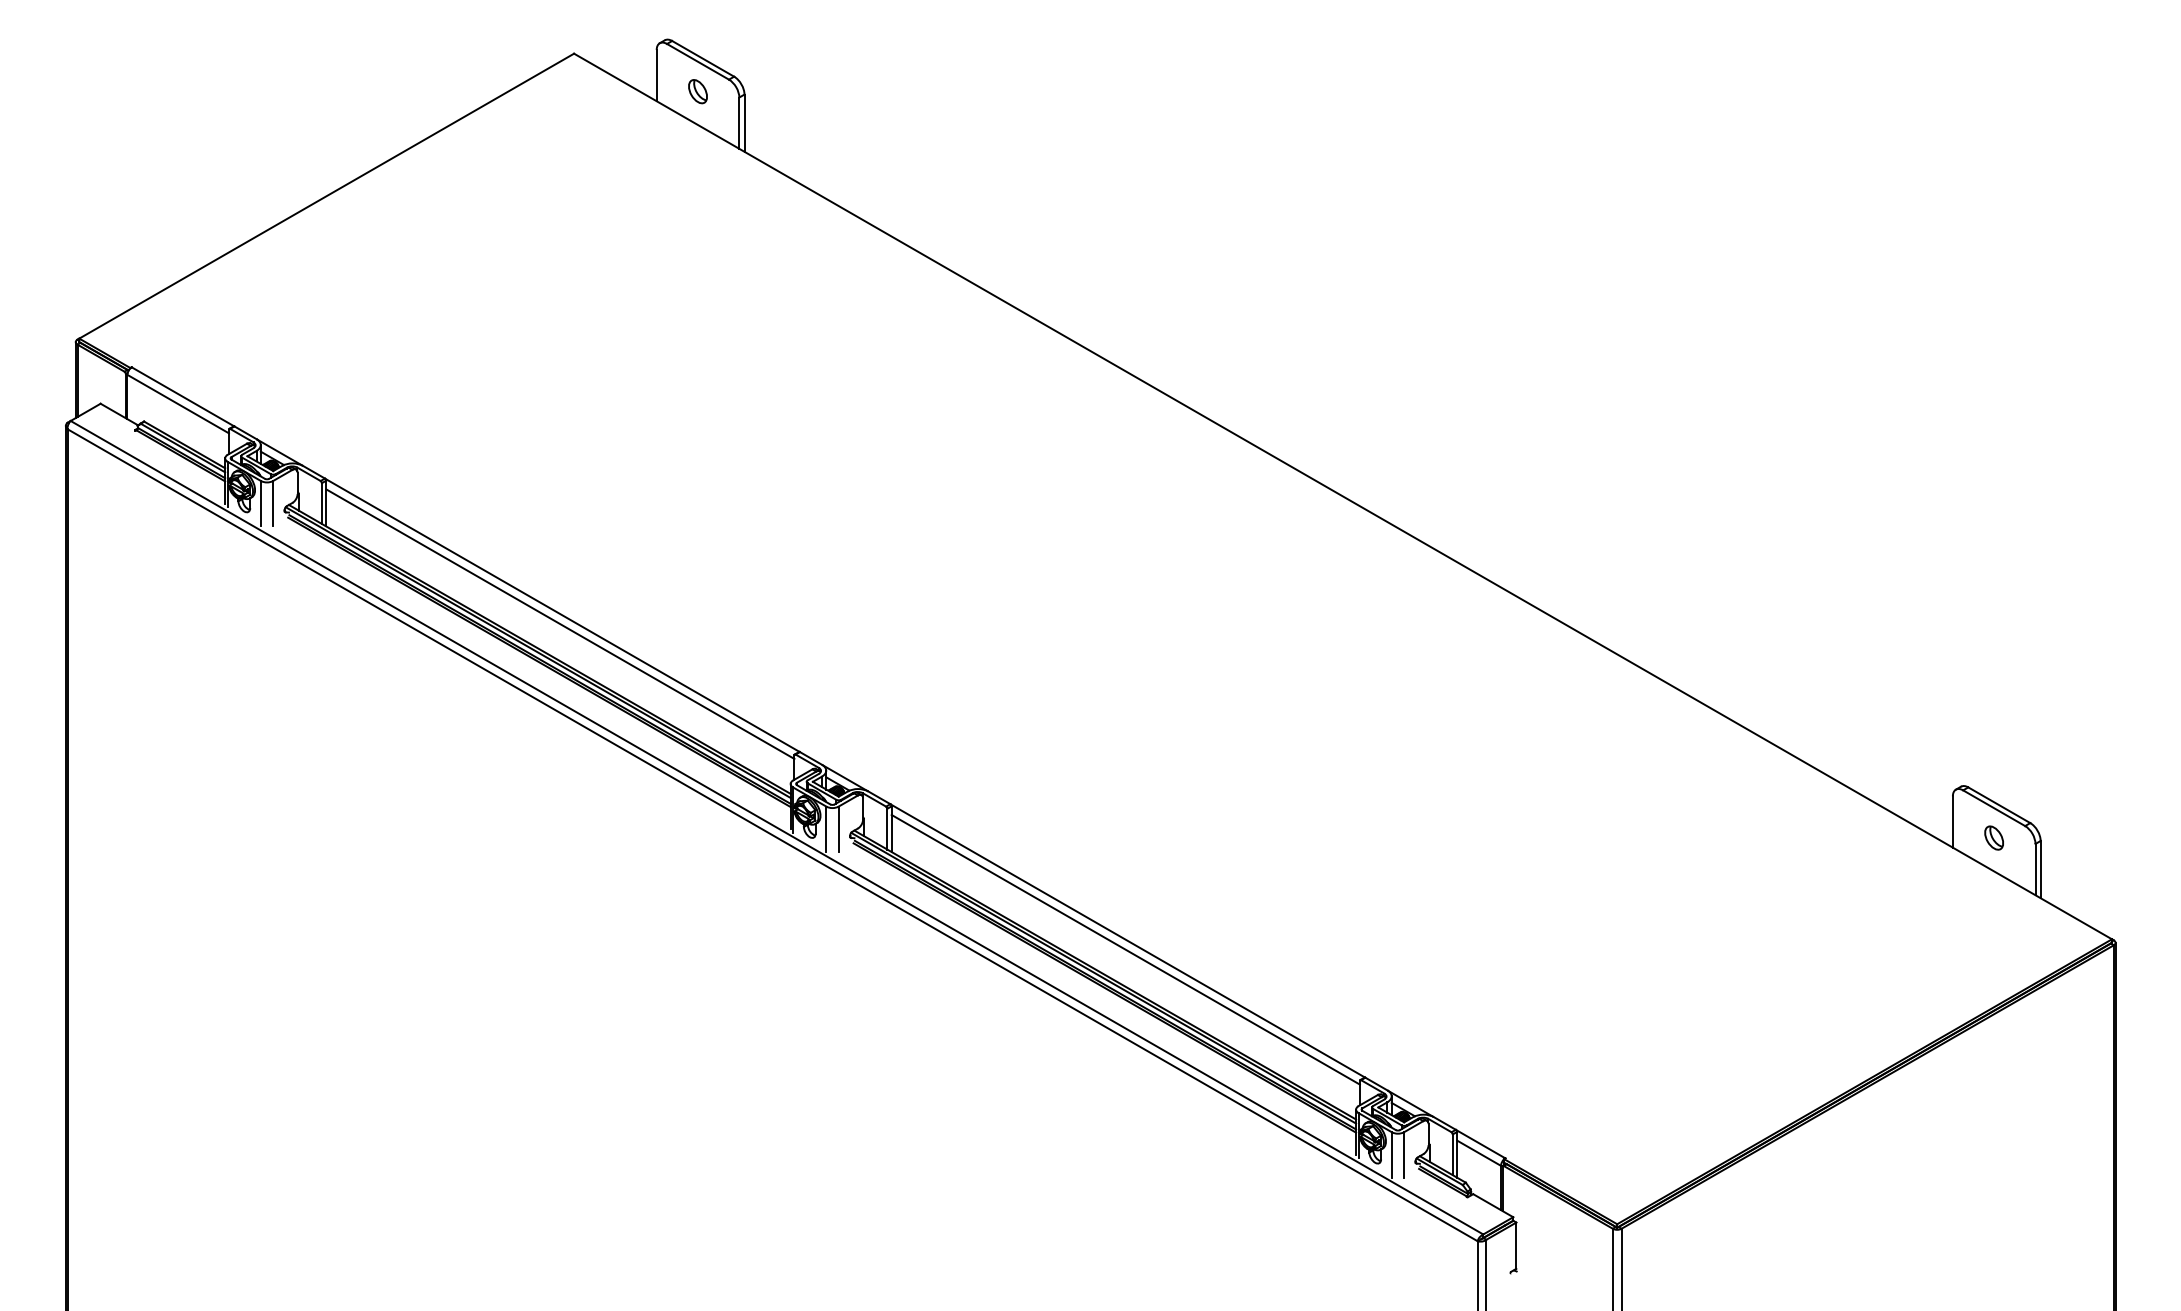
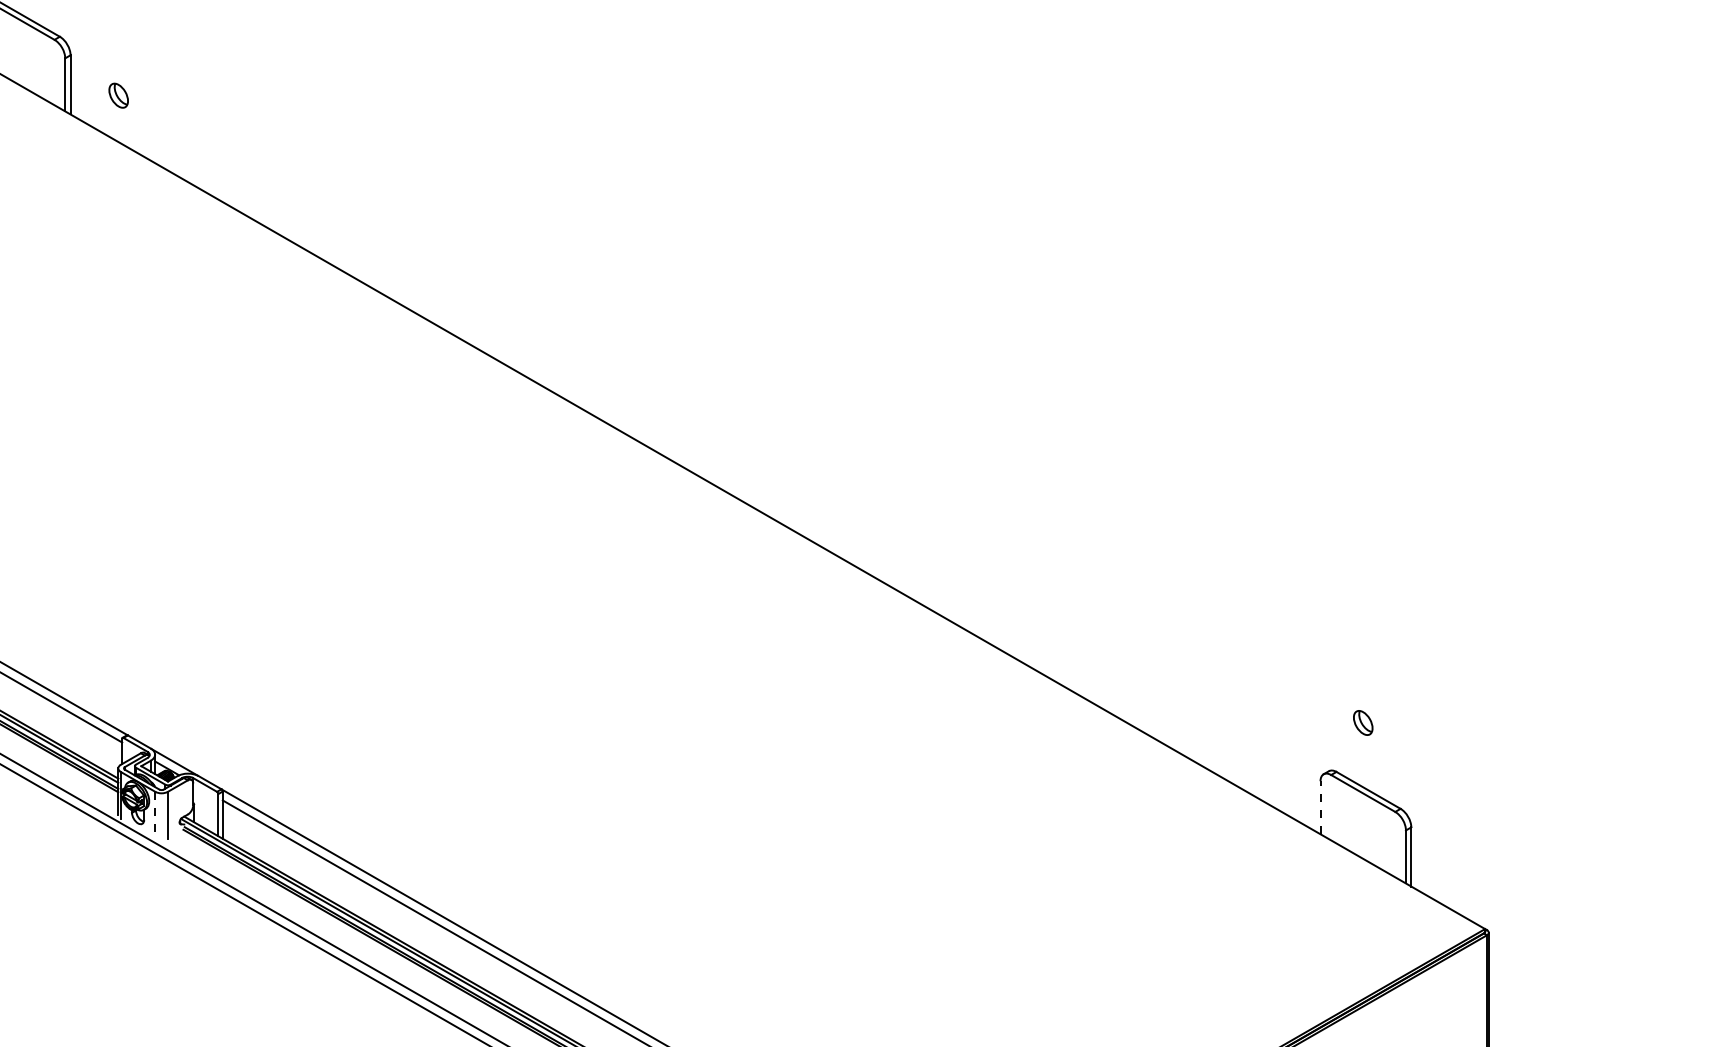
part: (697, 91) -> (118, 95), moved
line: (1952, 822) -> (1320, 808), solid -> dashed
line: (826, 829) -> (155, 815), solid -> dashed
part: (1993, 837) -> (1362, 722), moved

